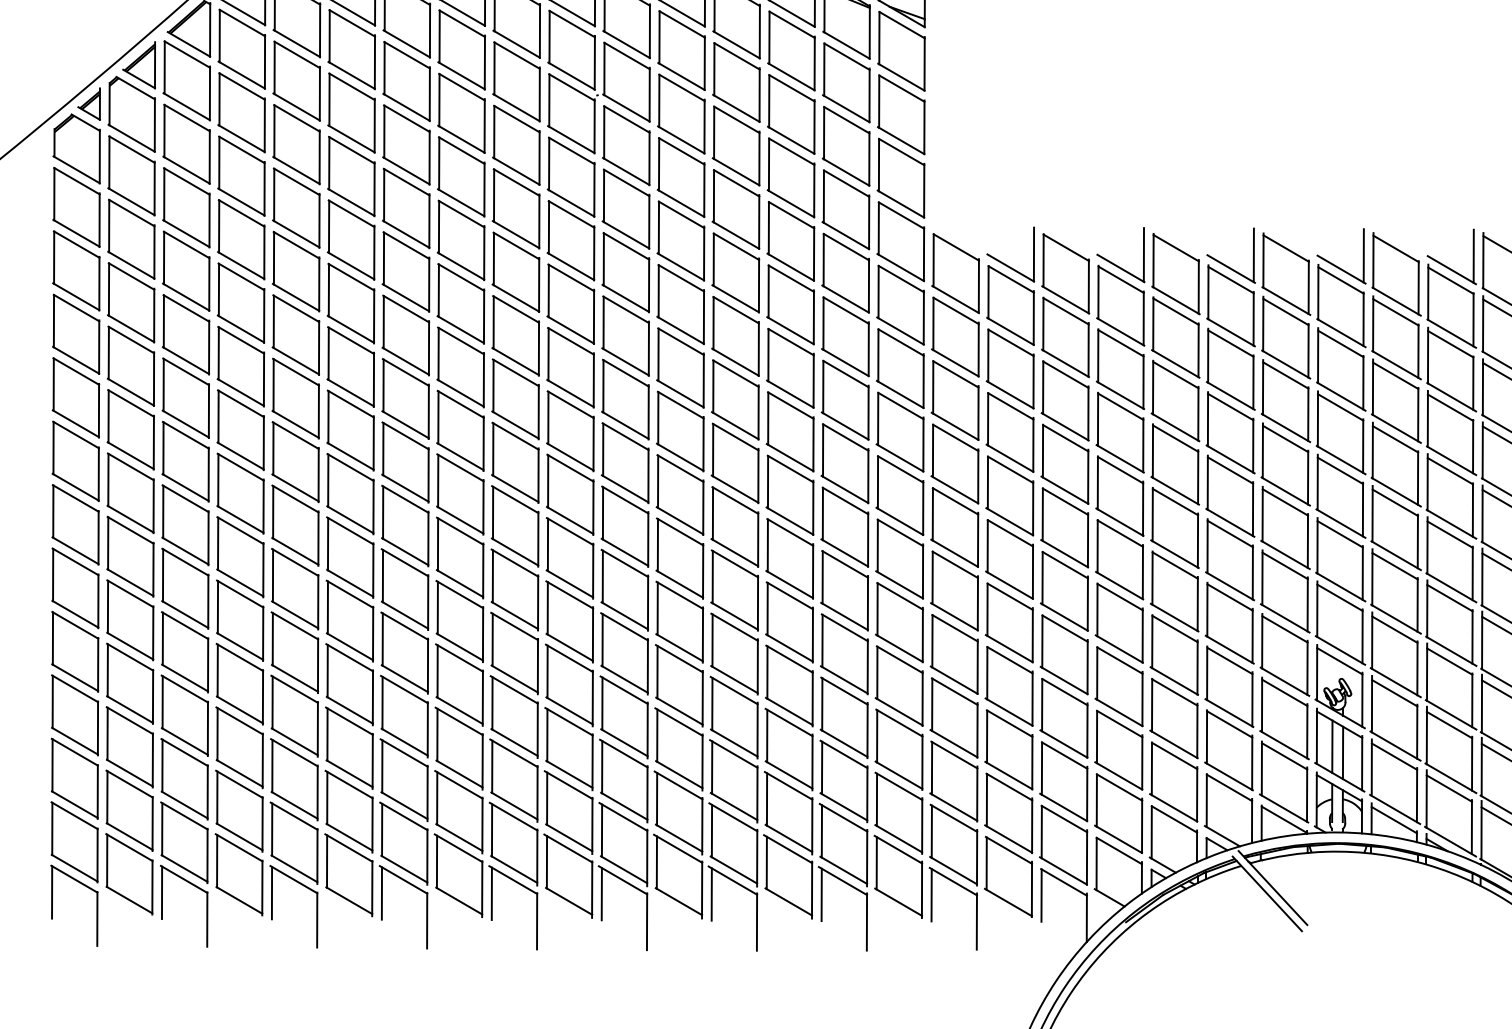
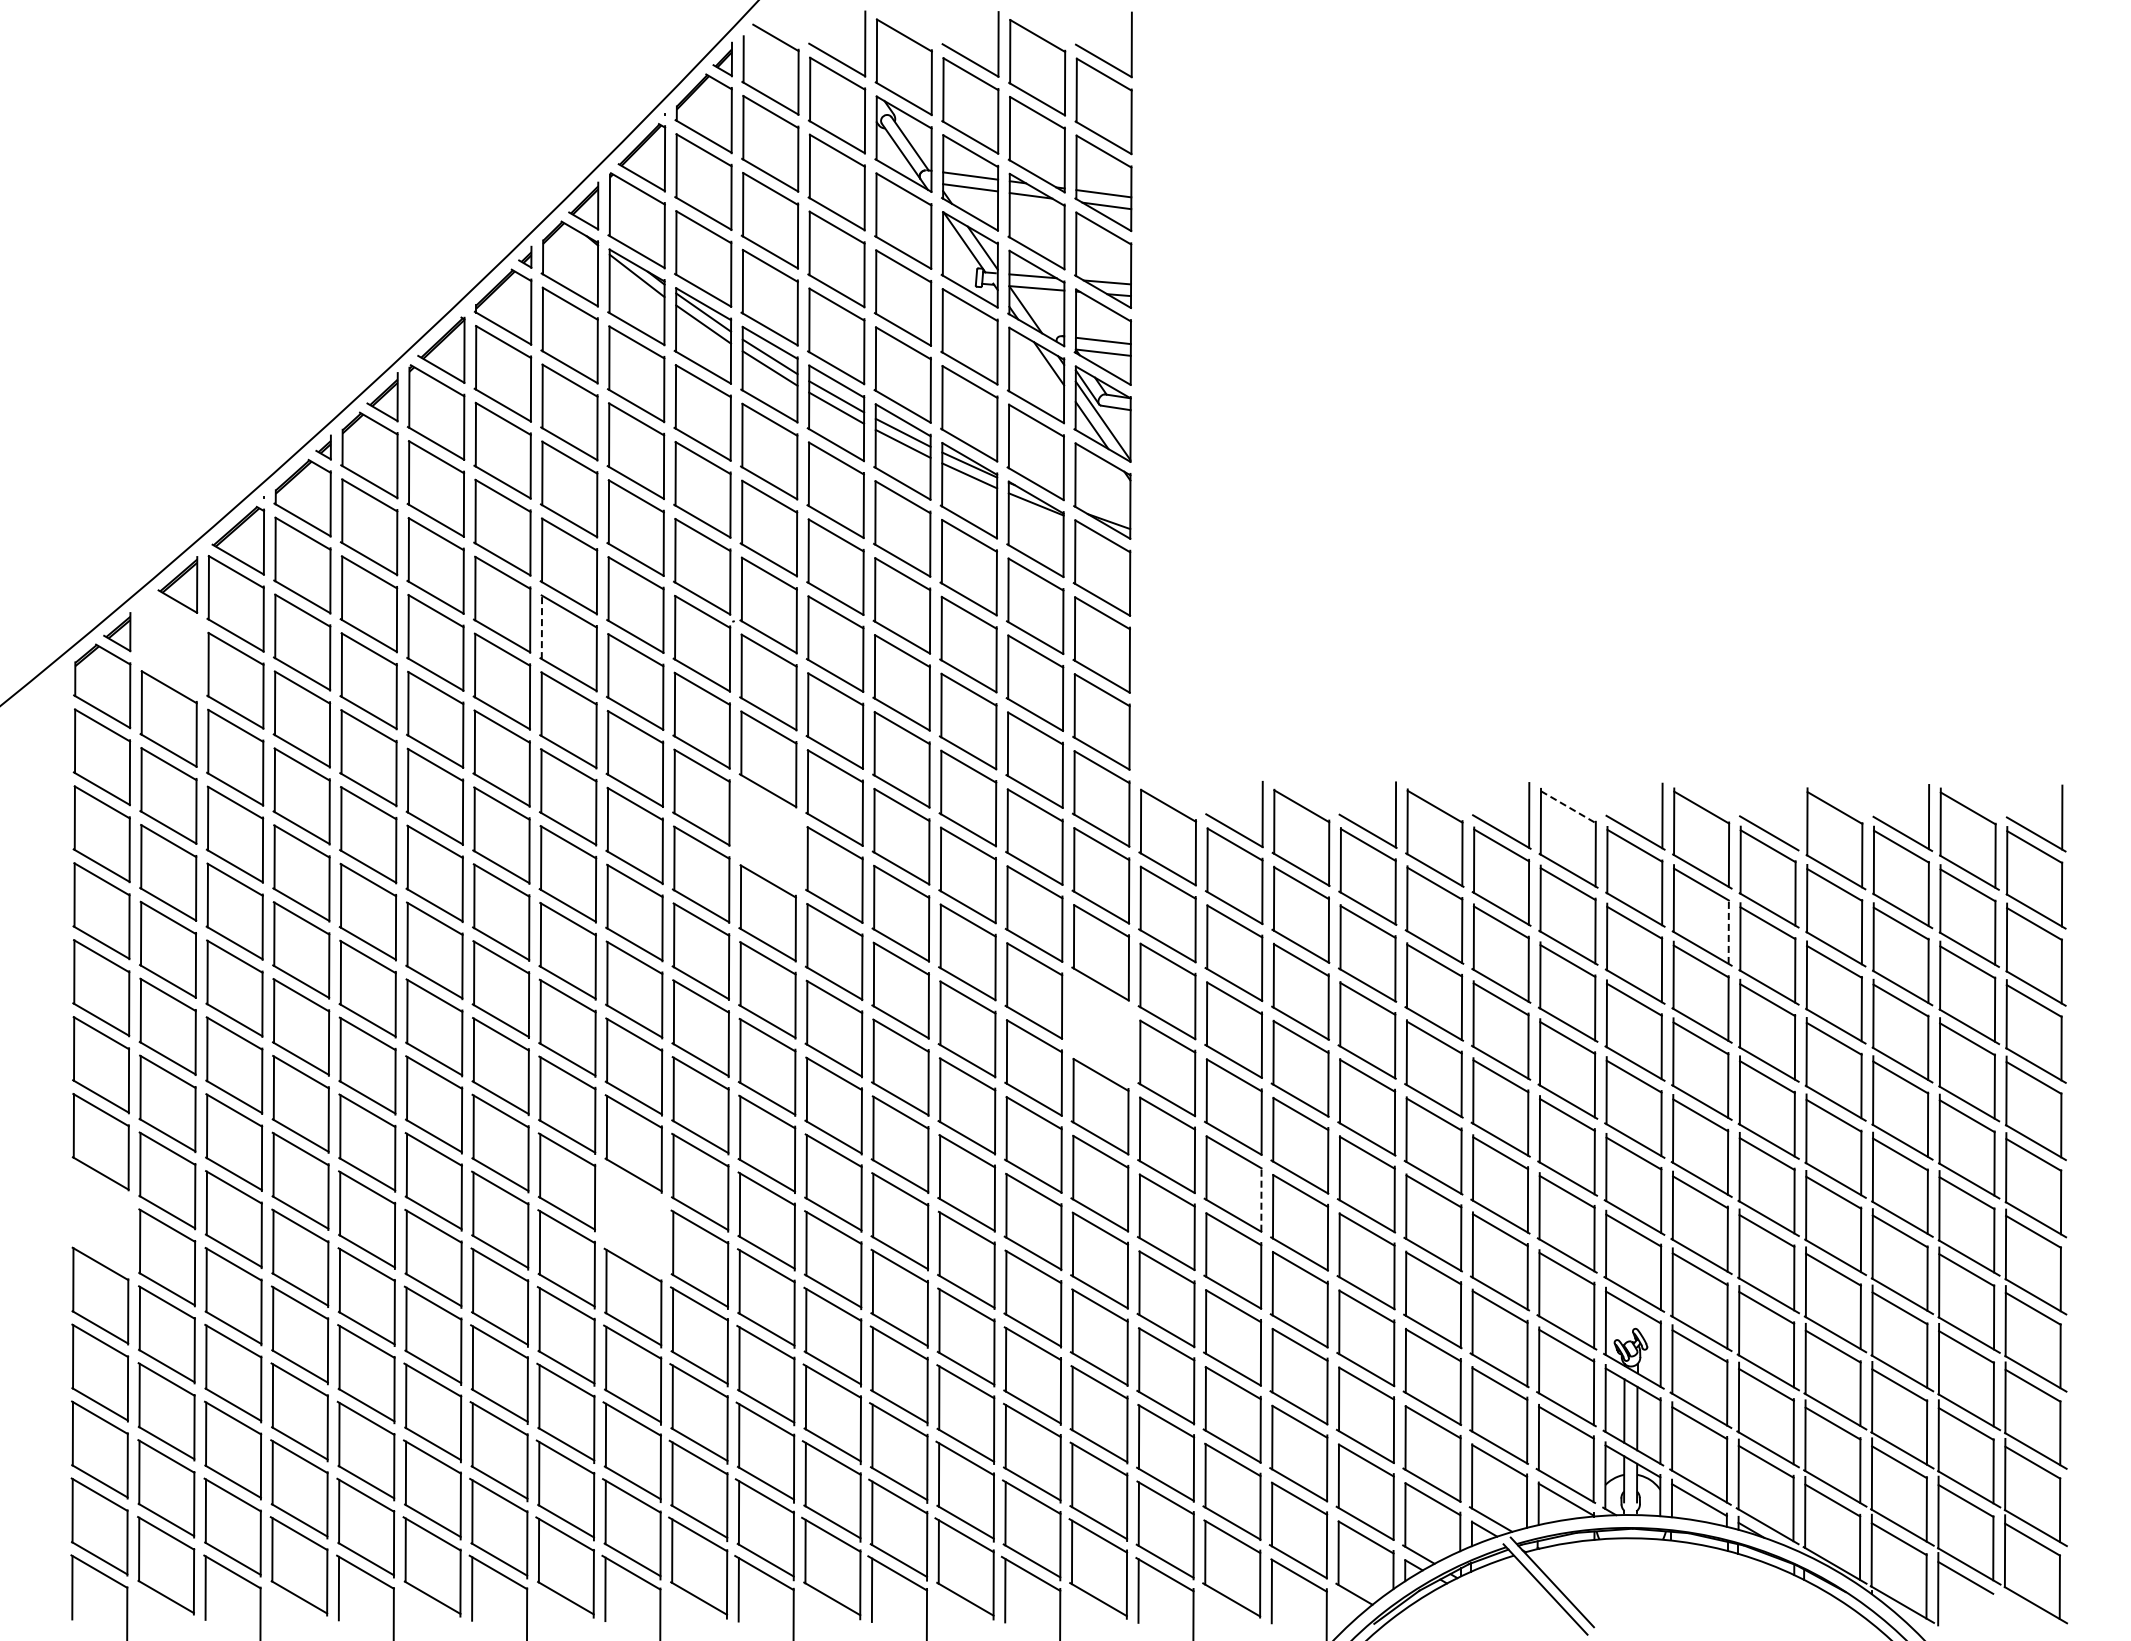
line: (439, 100) -> (541, 627), solid -> dashed
part: (131, 114) -> (168, 644), removed
line: (1286, 248) -> (1568, 807), solid -> dashed
line: (1473, 256) -> (1795, 816), removed
part: (625, 272) -> (767, 836), removed
line: (1418, 351) -> (1728, 931), solid -> dashed
part: (900, 431) -> (1100, 1029), removed
line: (1033, 571) -> (1261, 1198), solid -> dashed
part: (75, 587) -> (100, 1218), removed
part: (514, 589) -> (633, 1220), removed

